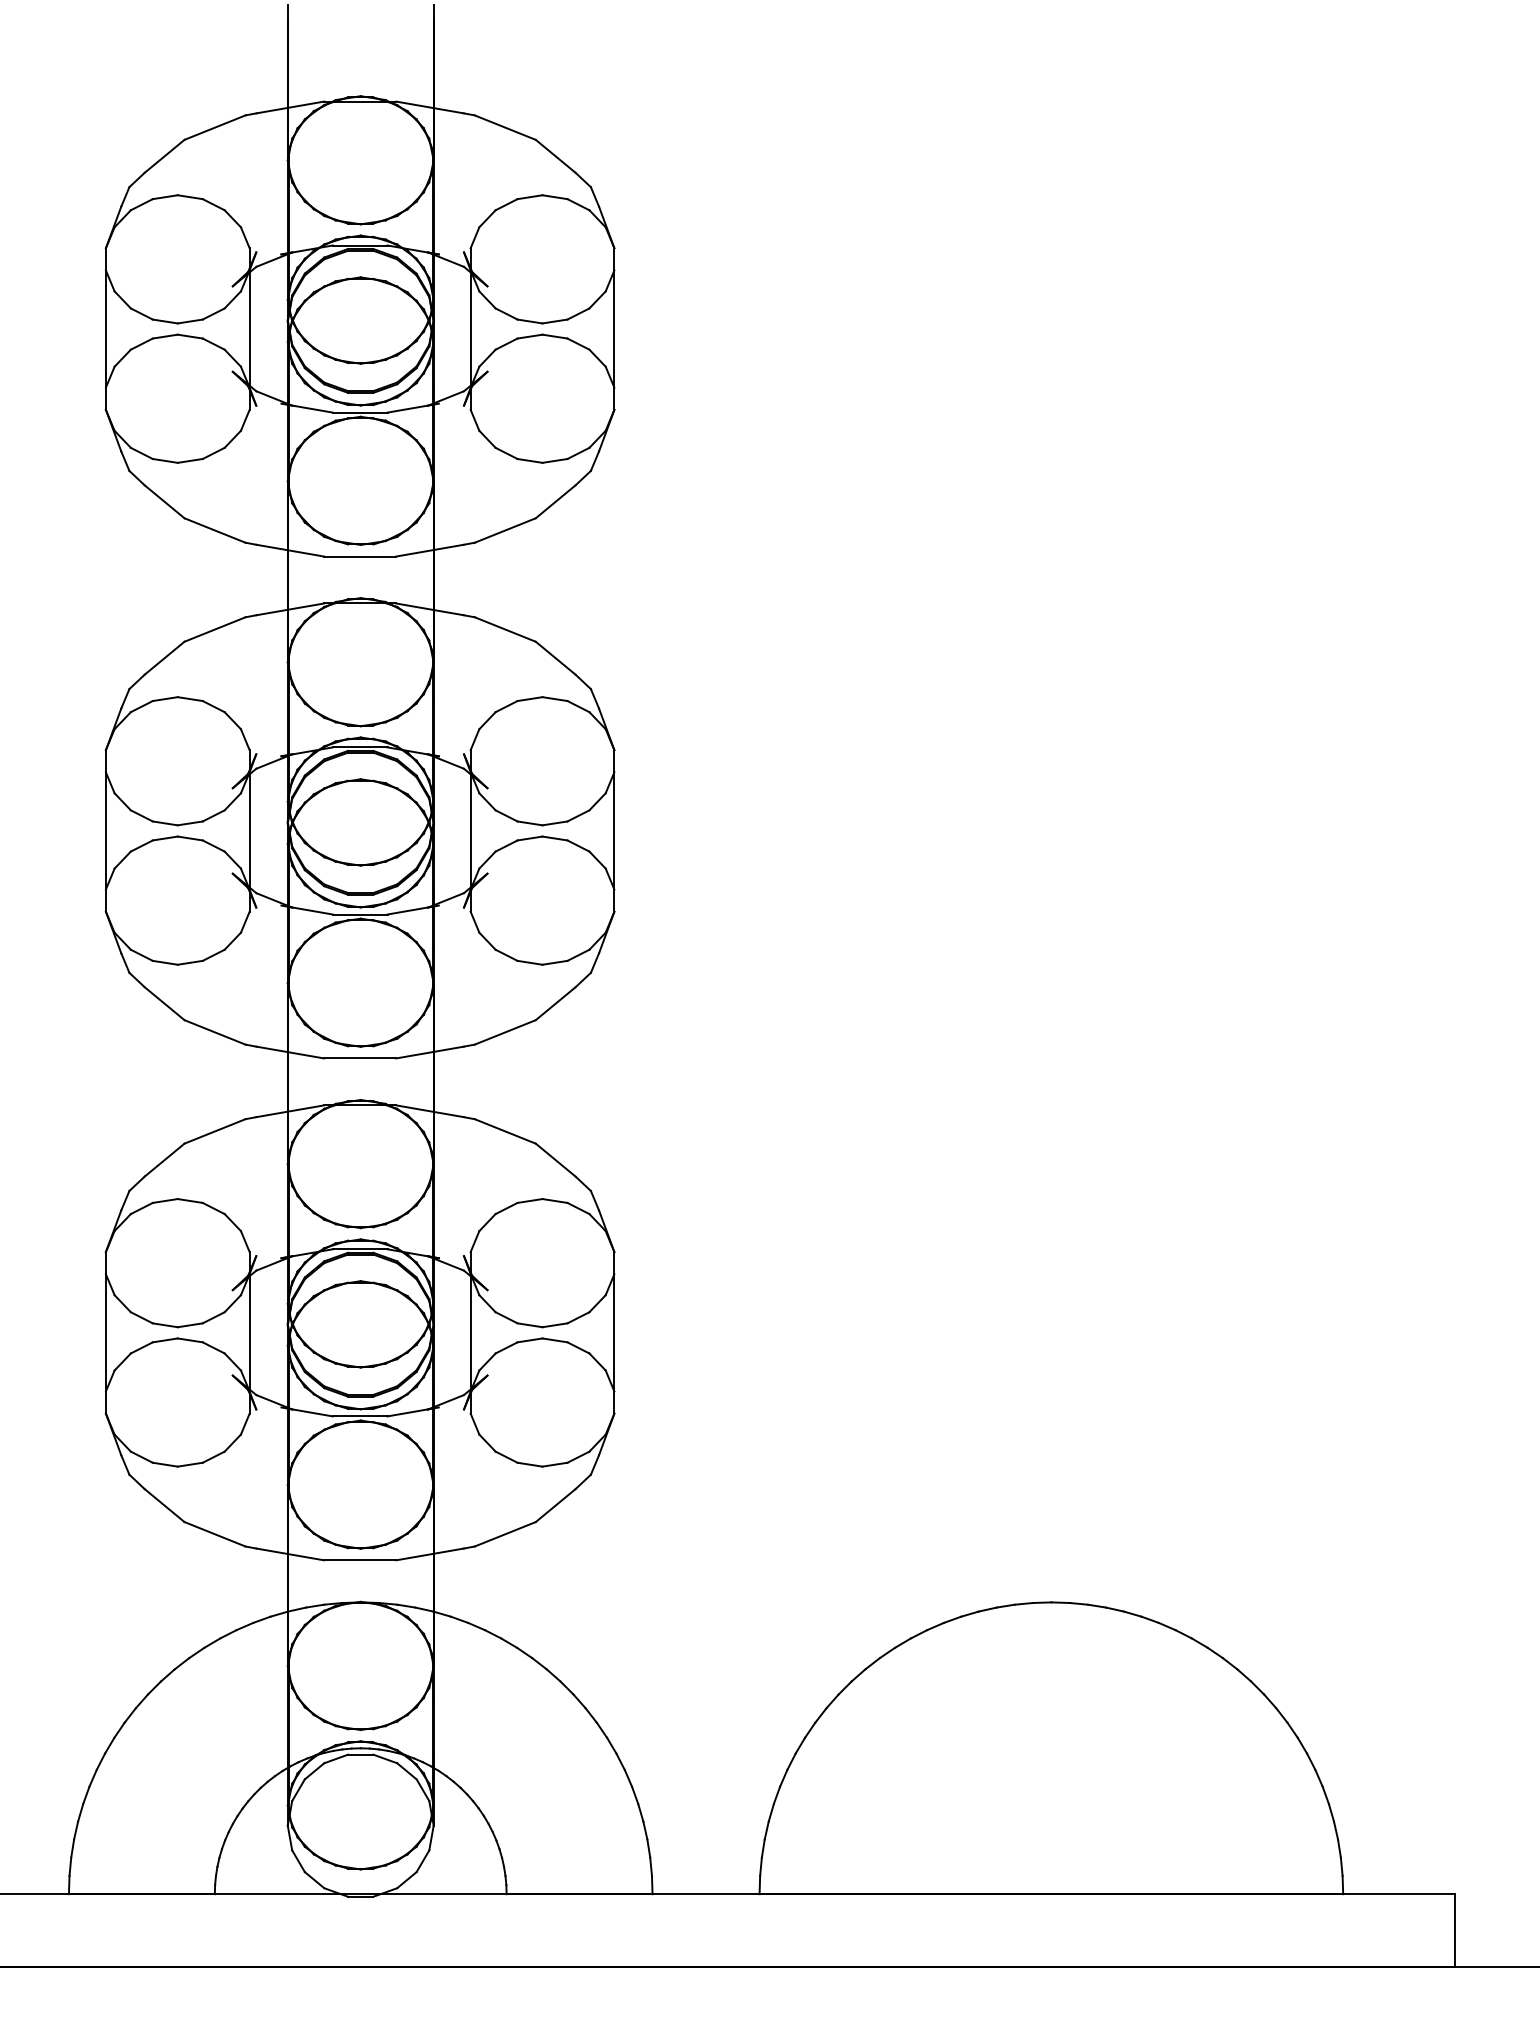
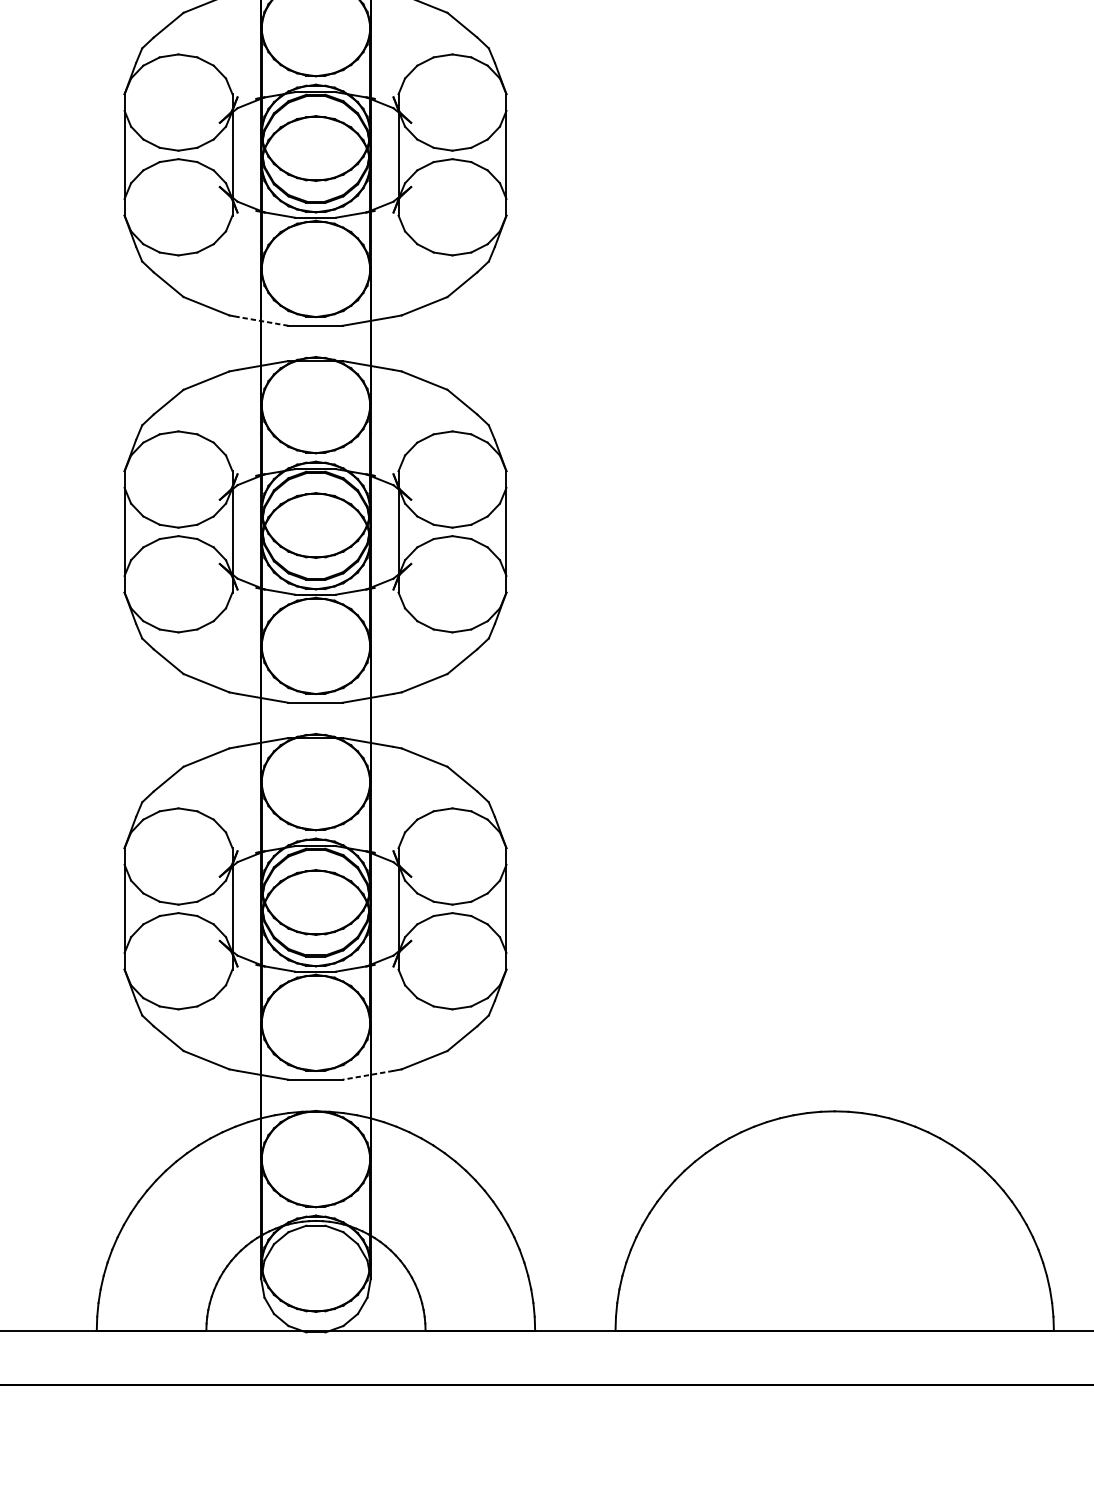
line: (289, 550) -> (262, 321), solid -> dashed
line: (429, 1554) -> (367, 1075), solid -> dashed

